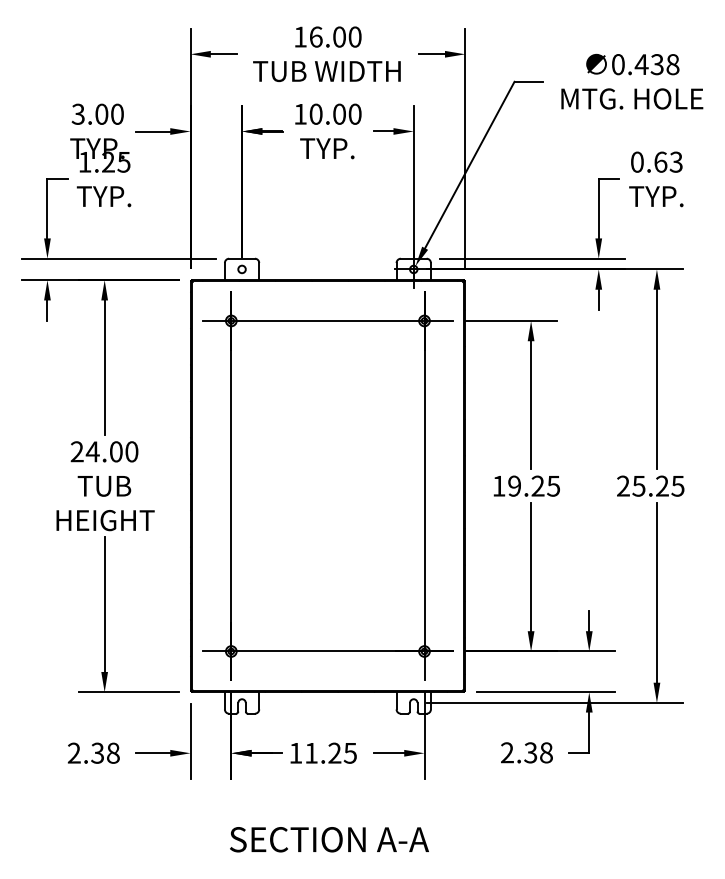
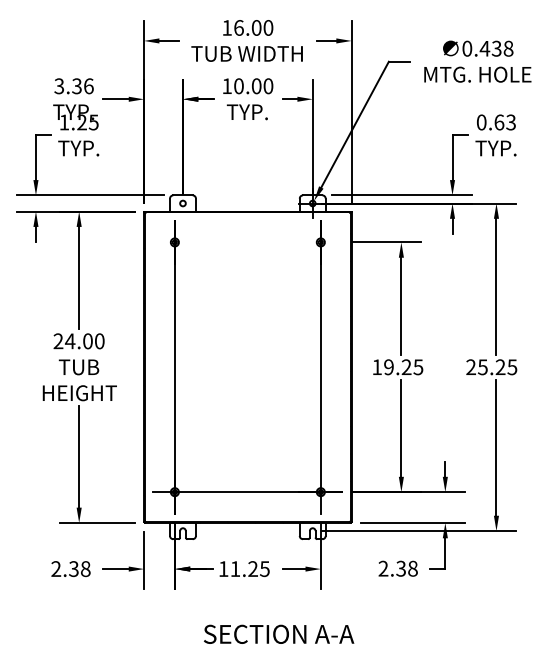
text: (109, 114) -> (82, 86), 3.00 -> 3.36
line: (327, 321) -> (247, 242), removed
text: (330, 838) -> (279, 633), moved

